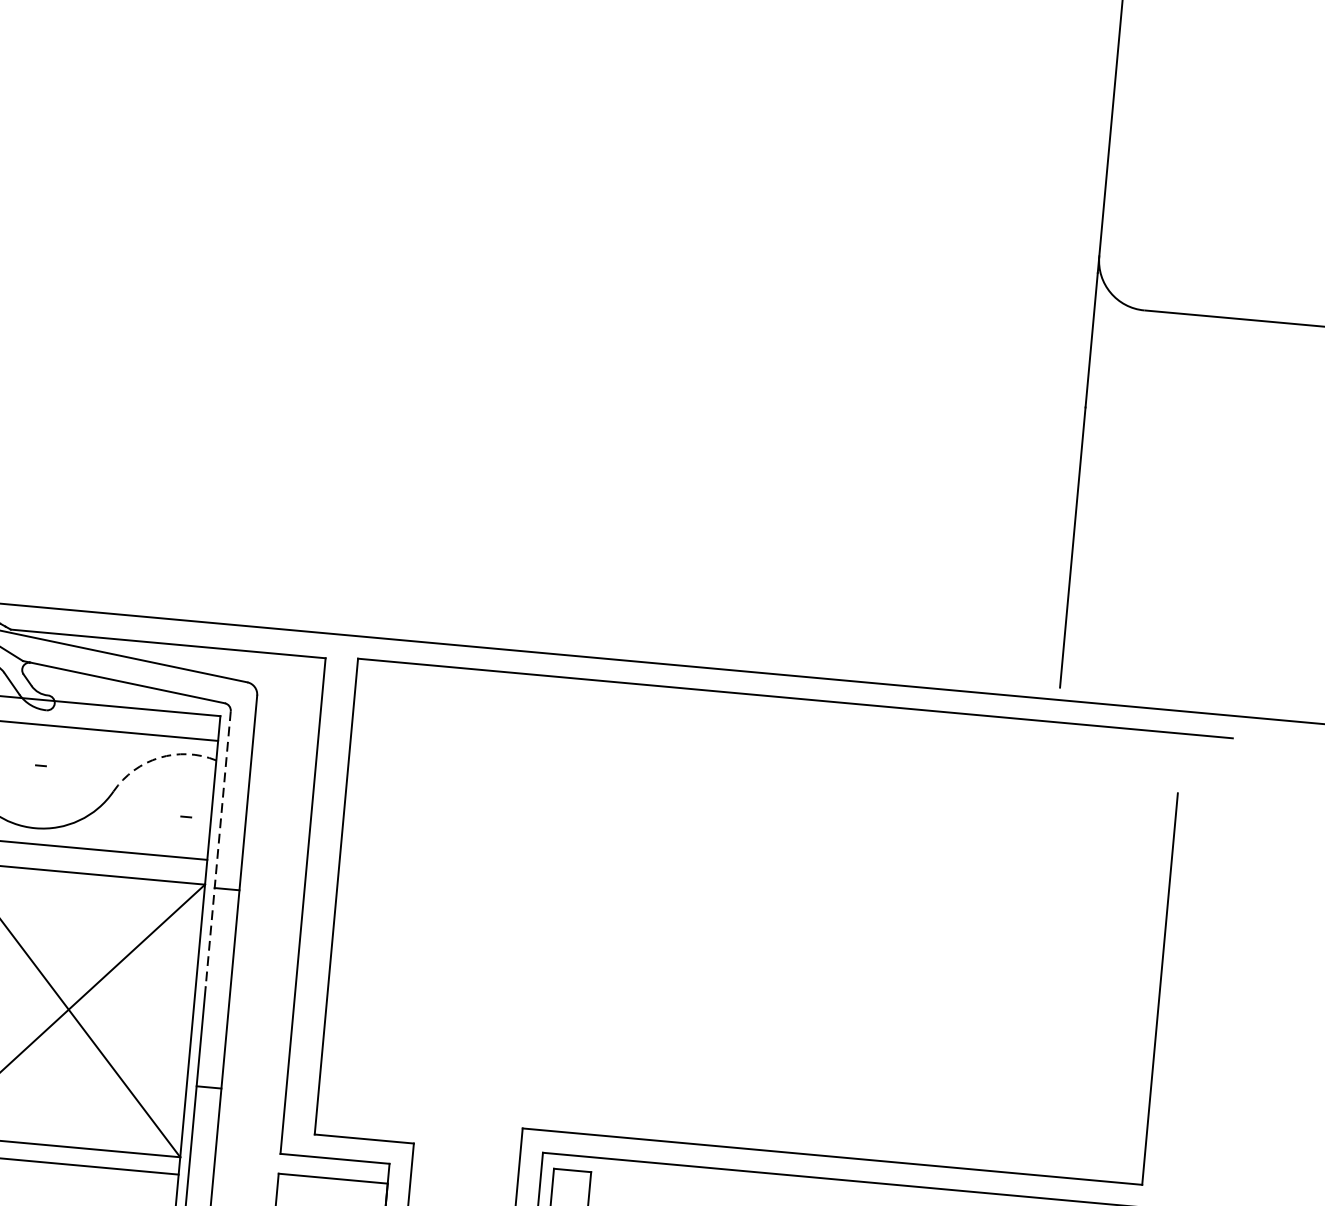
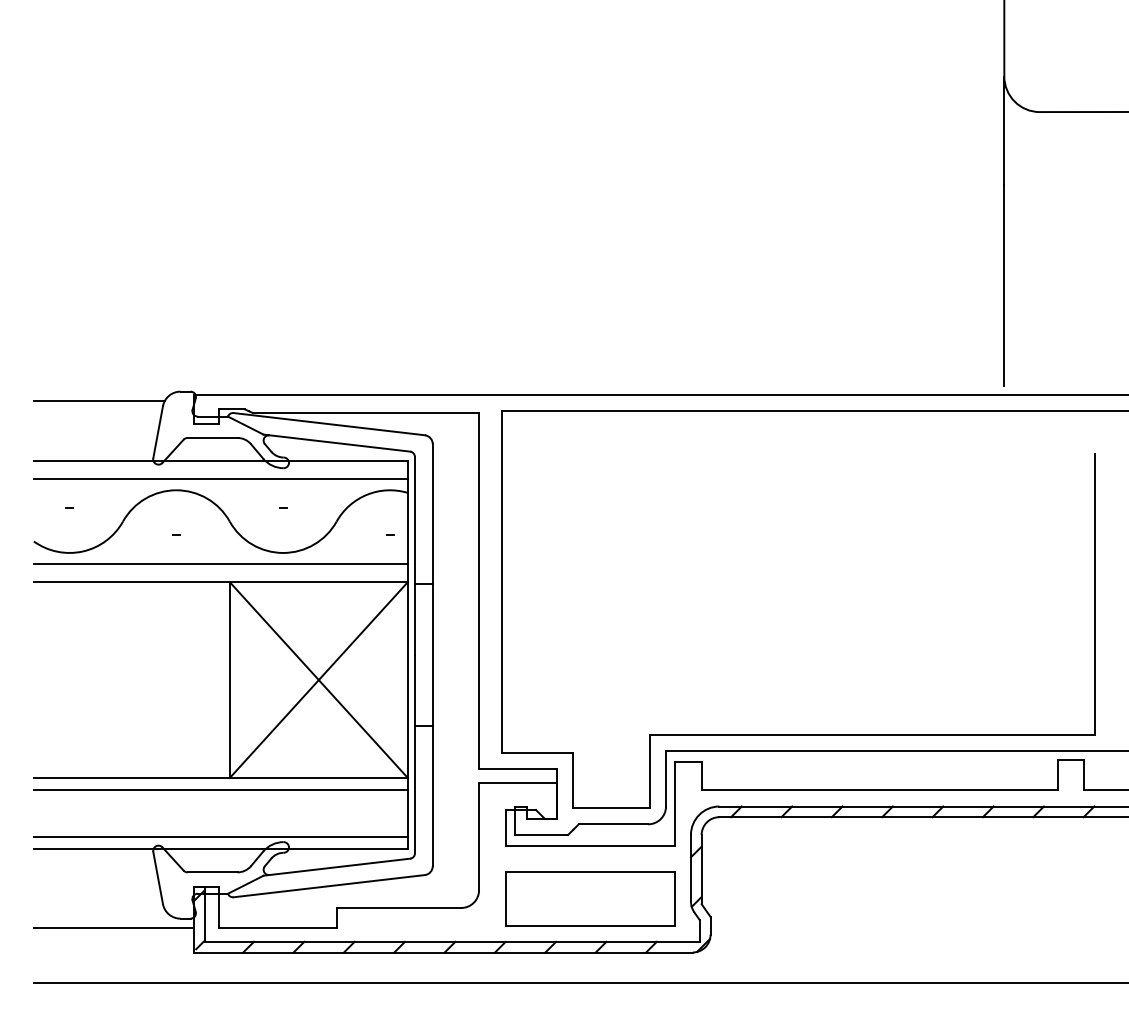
arc: (159, 757) -> (367, 494), dashed -> solid
line: (217, 849) -> (414, 556), dashed -> solid

